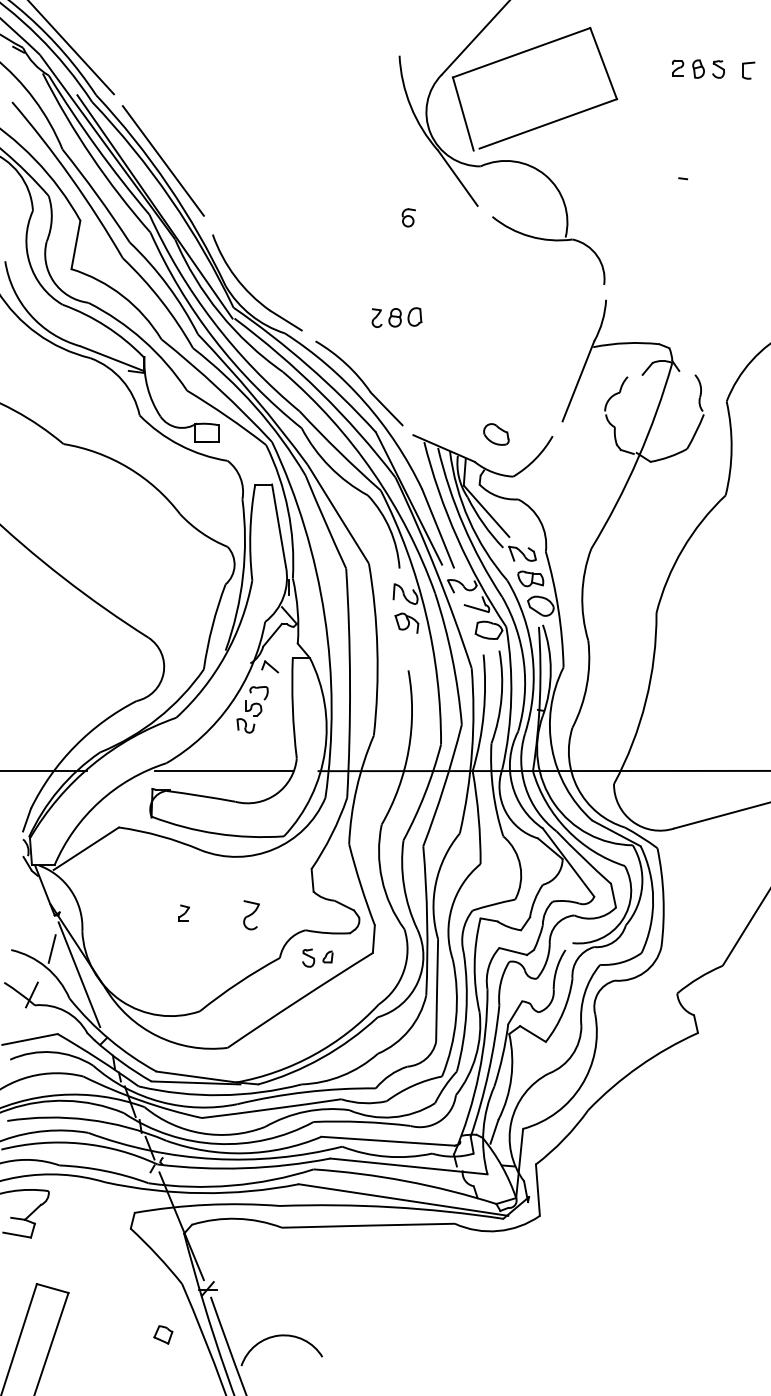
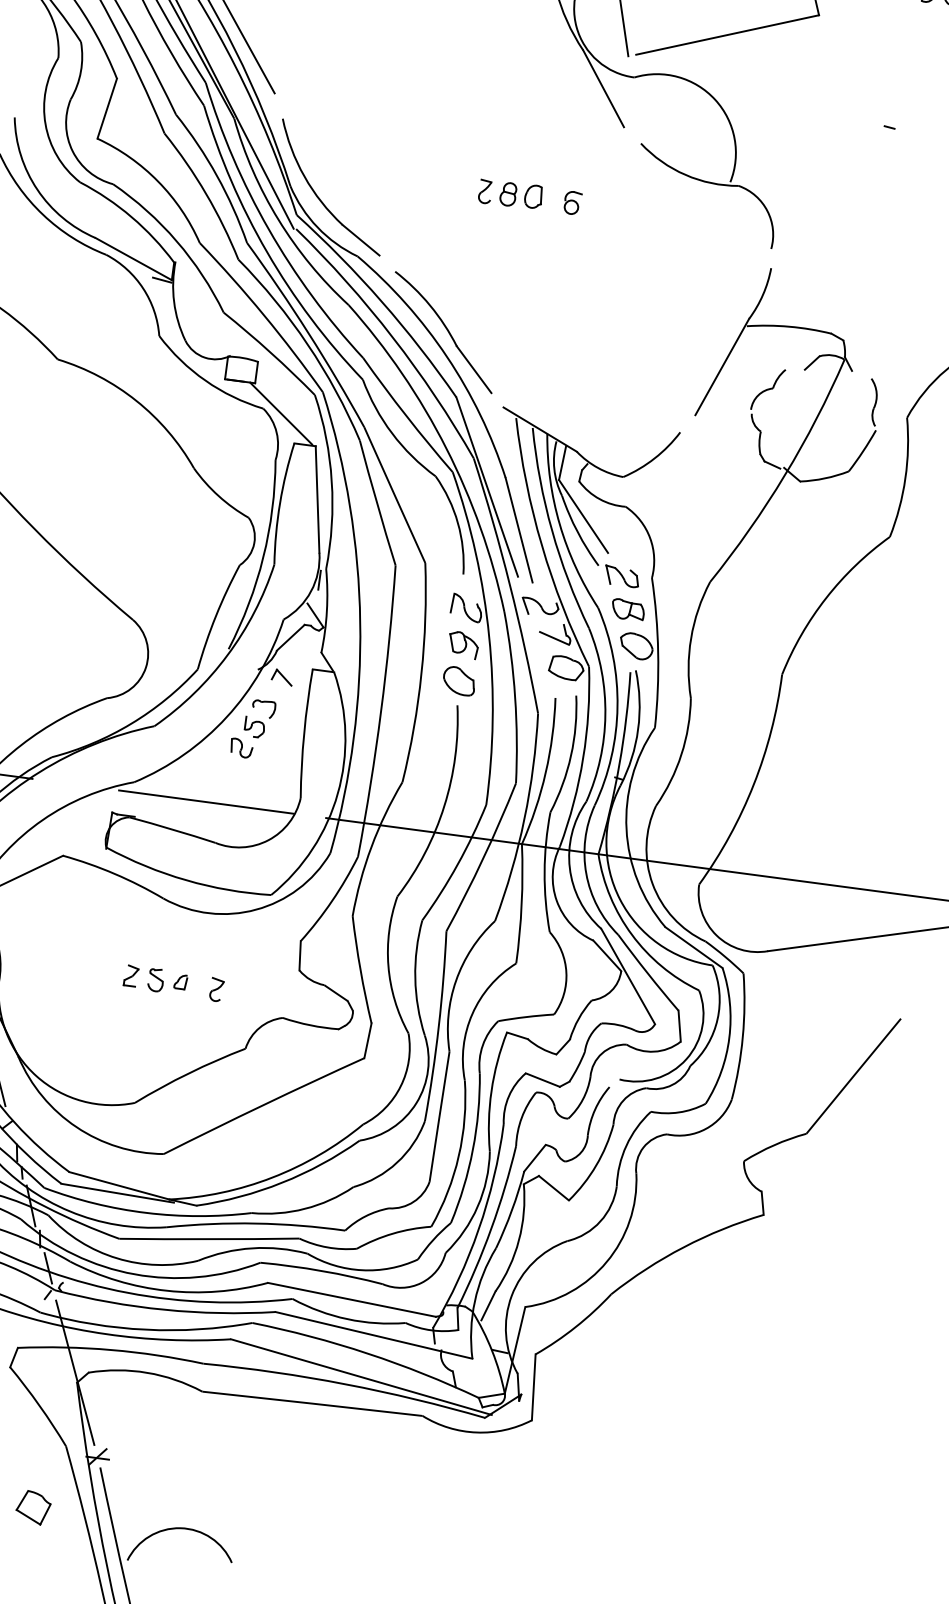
part: (408, 217) -> (572, 202), moved
part: (396, 317) -> (510, 194), moved
part: (496, 434) -> (459, 681), moved
line: (241, 462) -> (280, 413), added
part: (251, 915) -> (216, 990), size x0.62
part: (317, 957) -> (167, 980), moved
part: (163, 1334) -> (33, 1507), size x1.43

